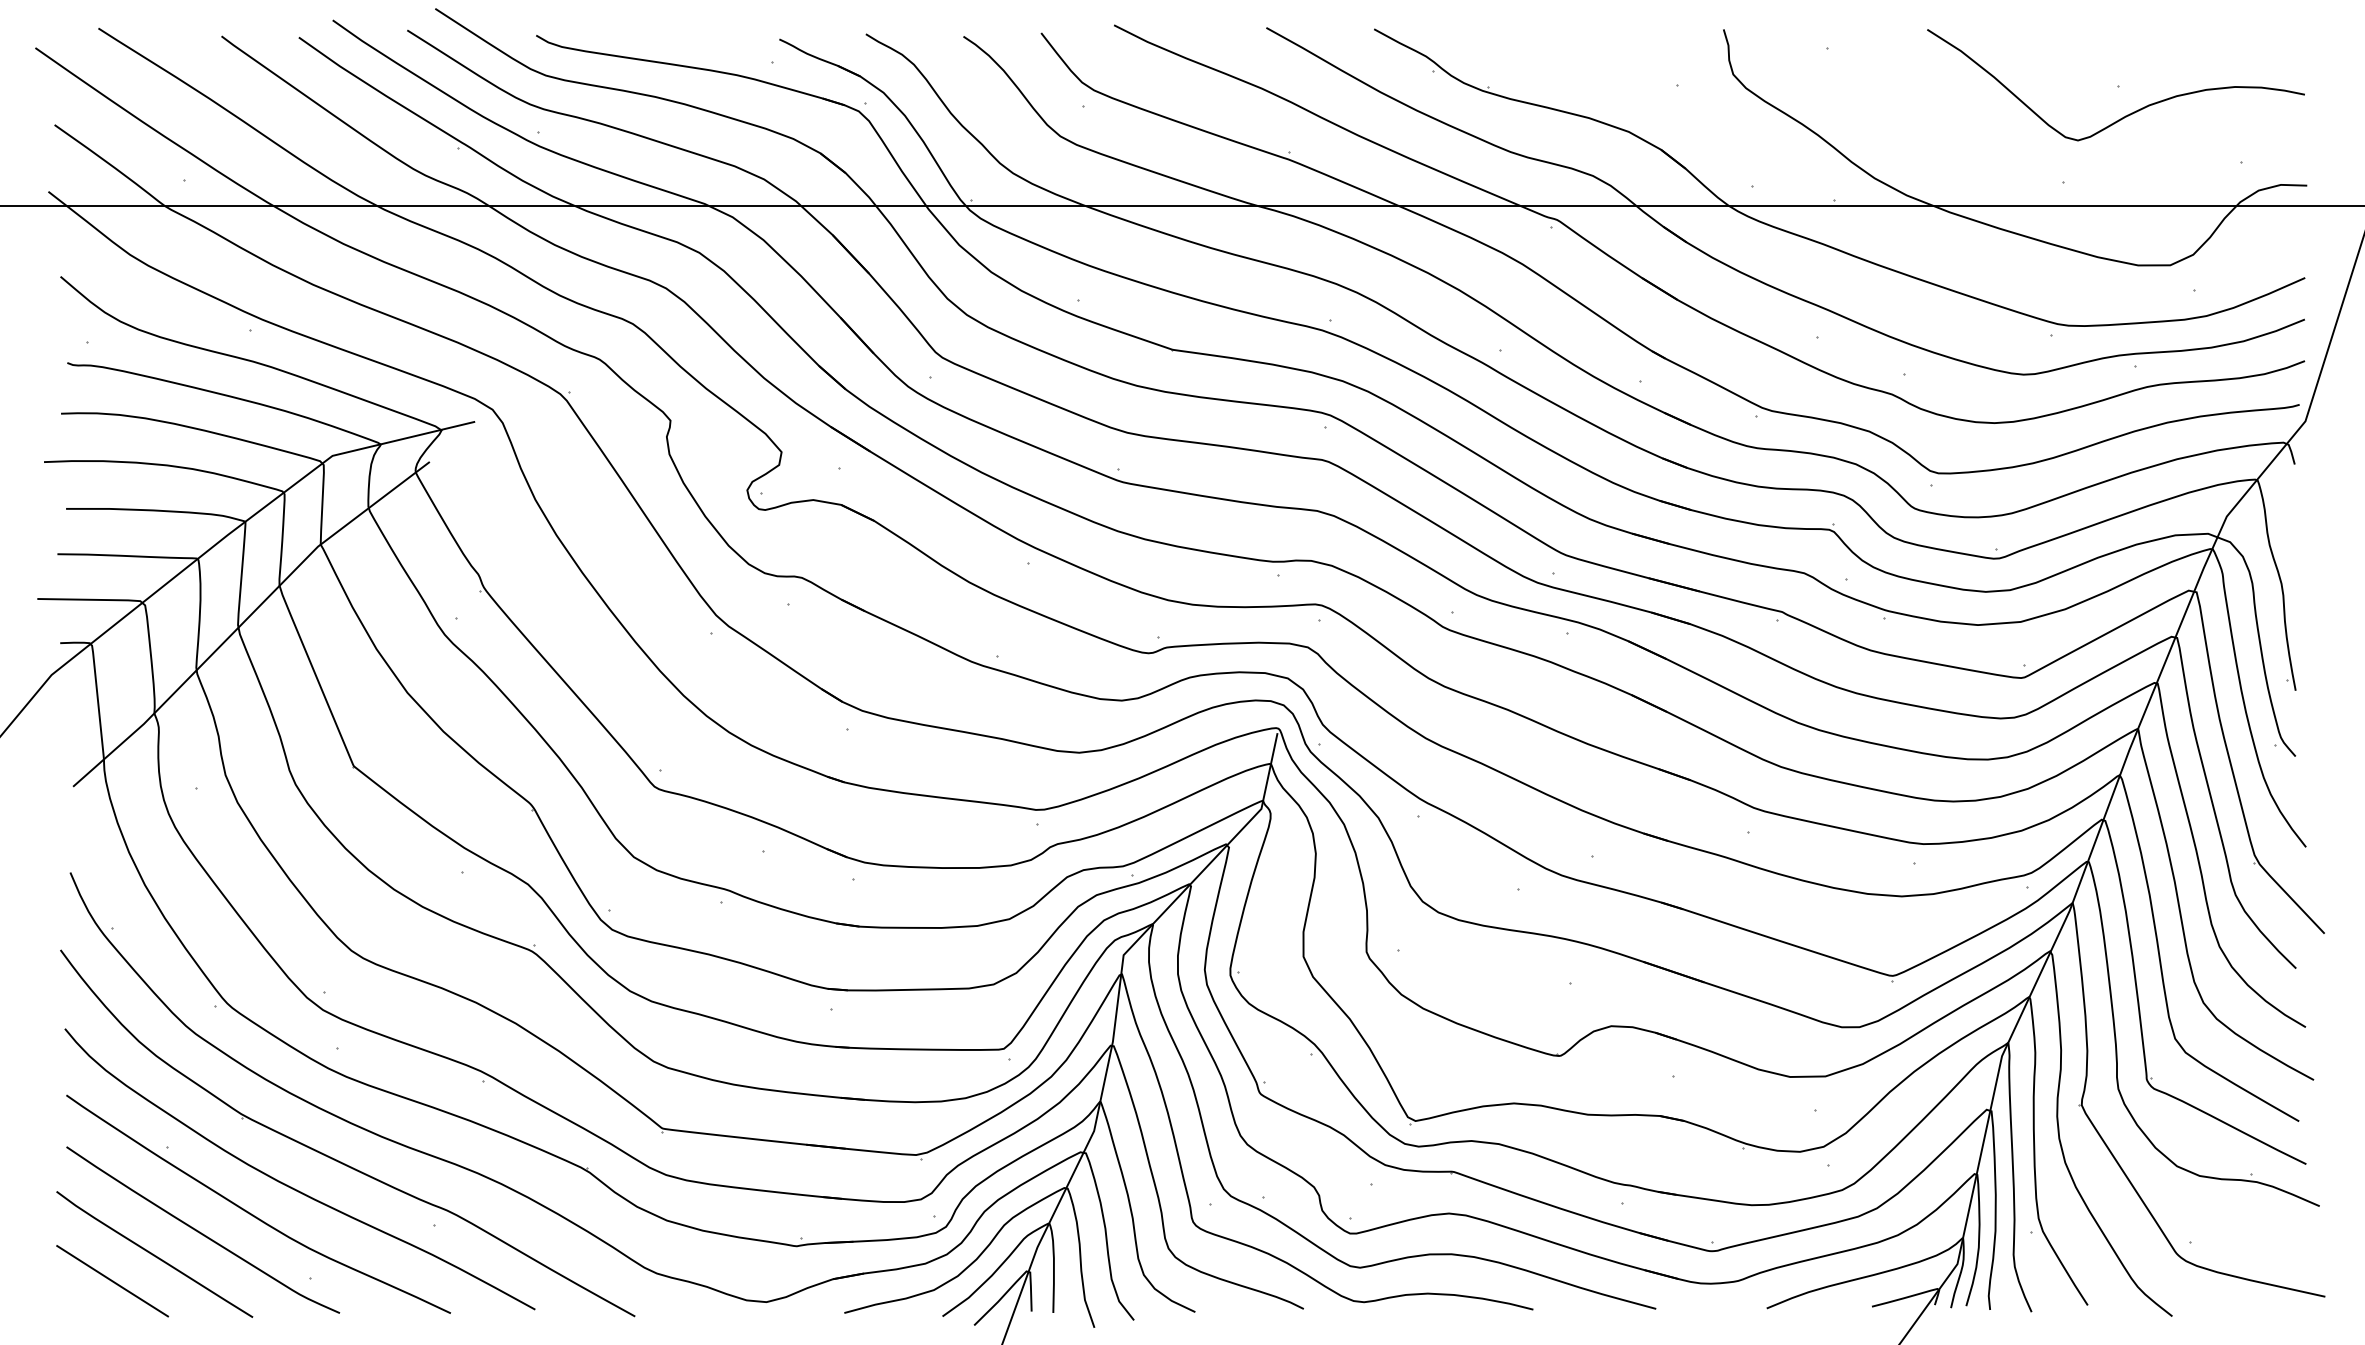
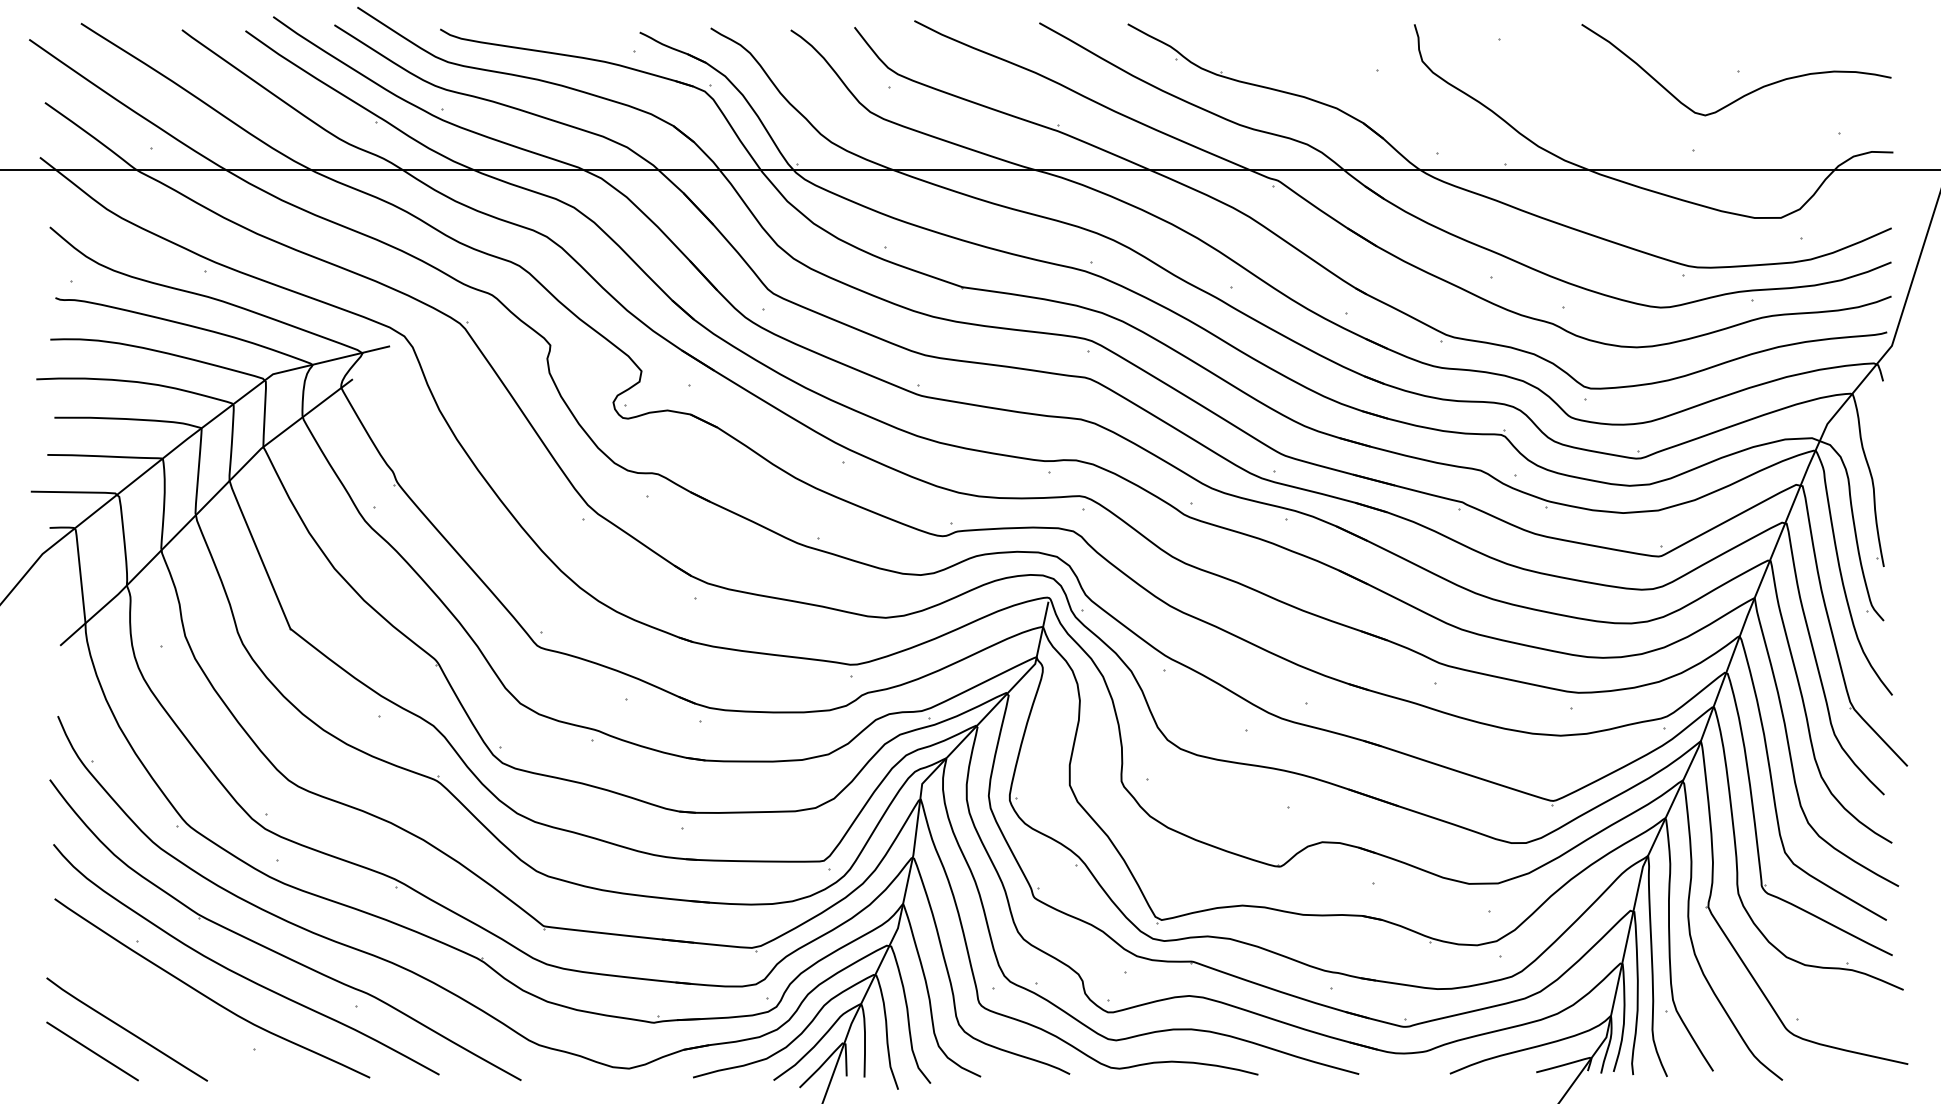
curve: (200, 1231) -> (164, 1010), removed

